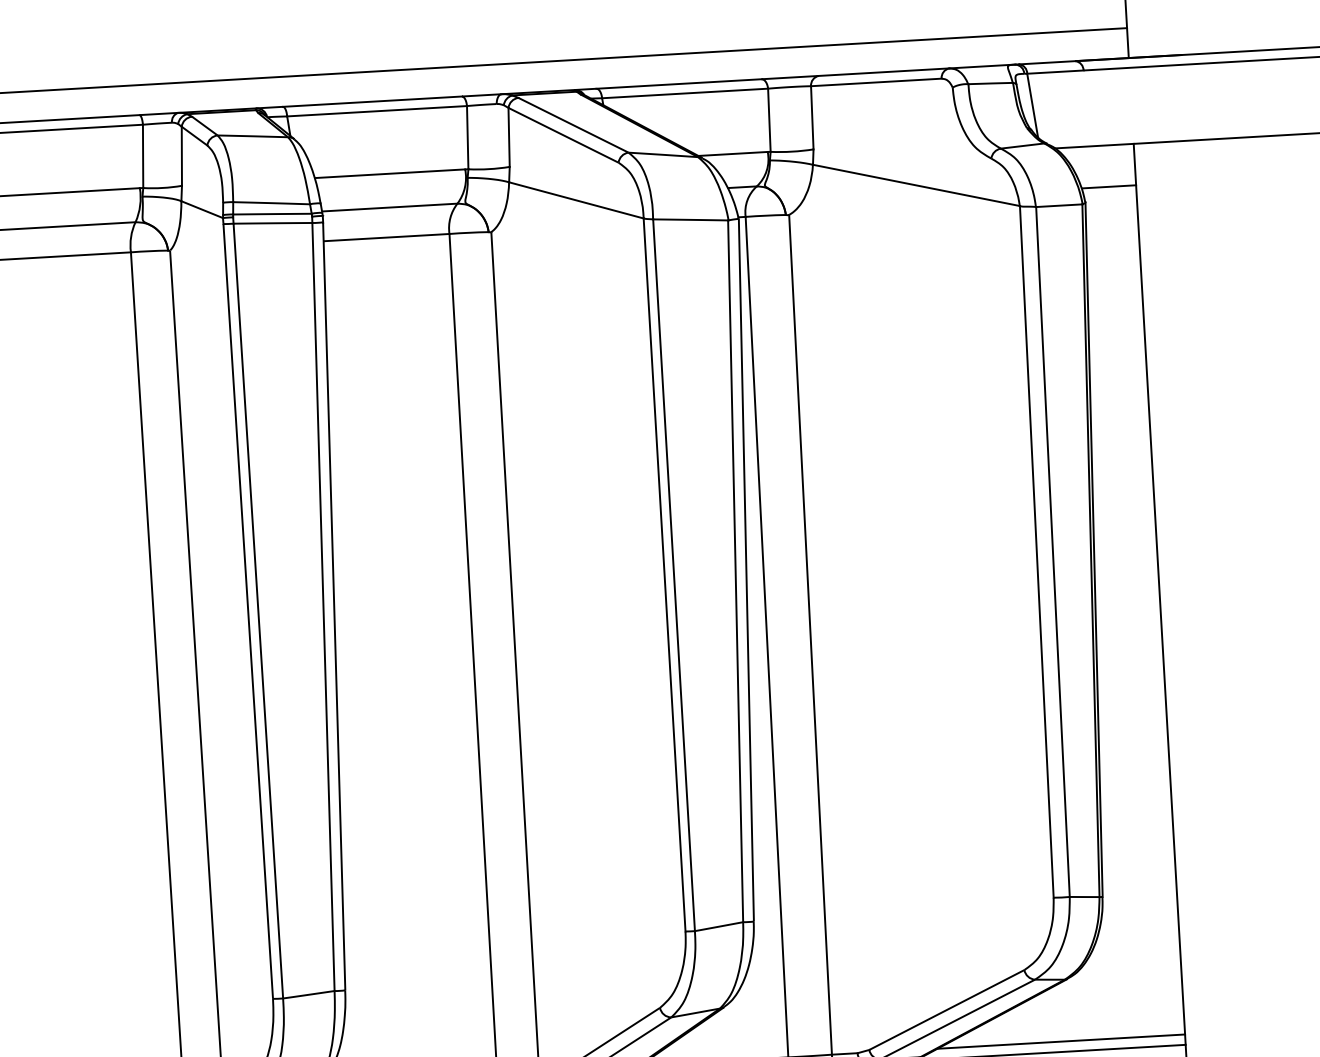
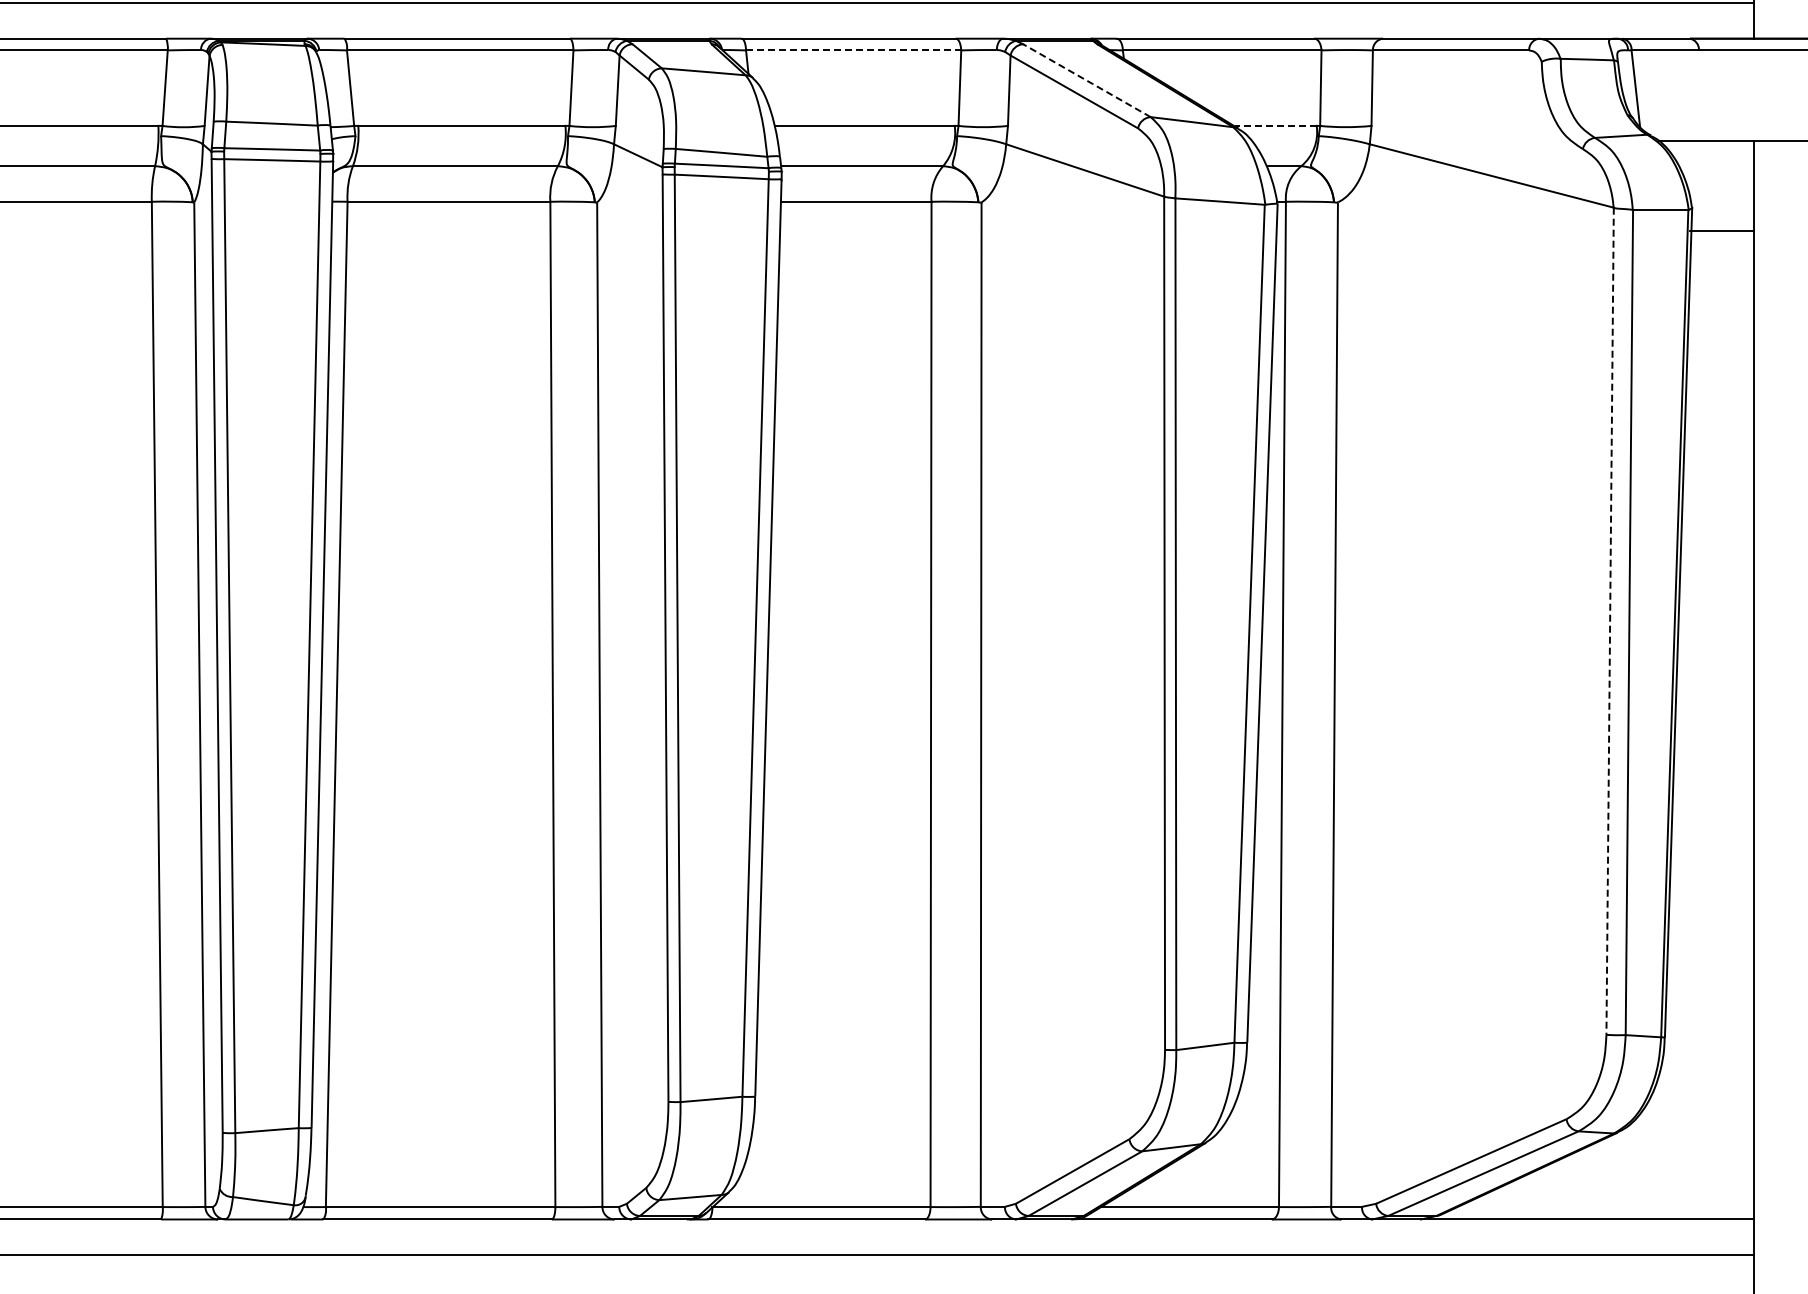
line: (376, 111) -> (853, 50), solid -> dashed
line: (574, 125) -> (1088, 81), solid -> dashed
line: (733, 153) -> (1275, 125), solid -> dashed
line: (1109, 186) -> (1721, 230), moved
line: (1037, 552) -> (1610, 621), solid -> dashed
line: (1061, 1041) -> (1605, 1207), removed

